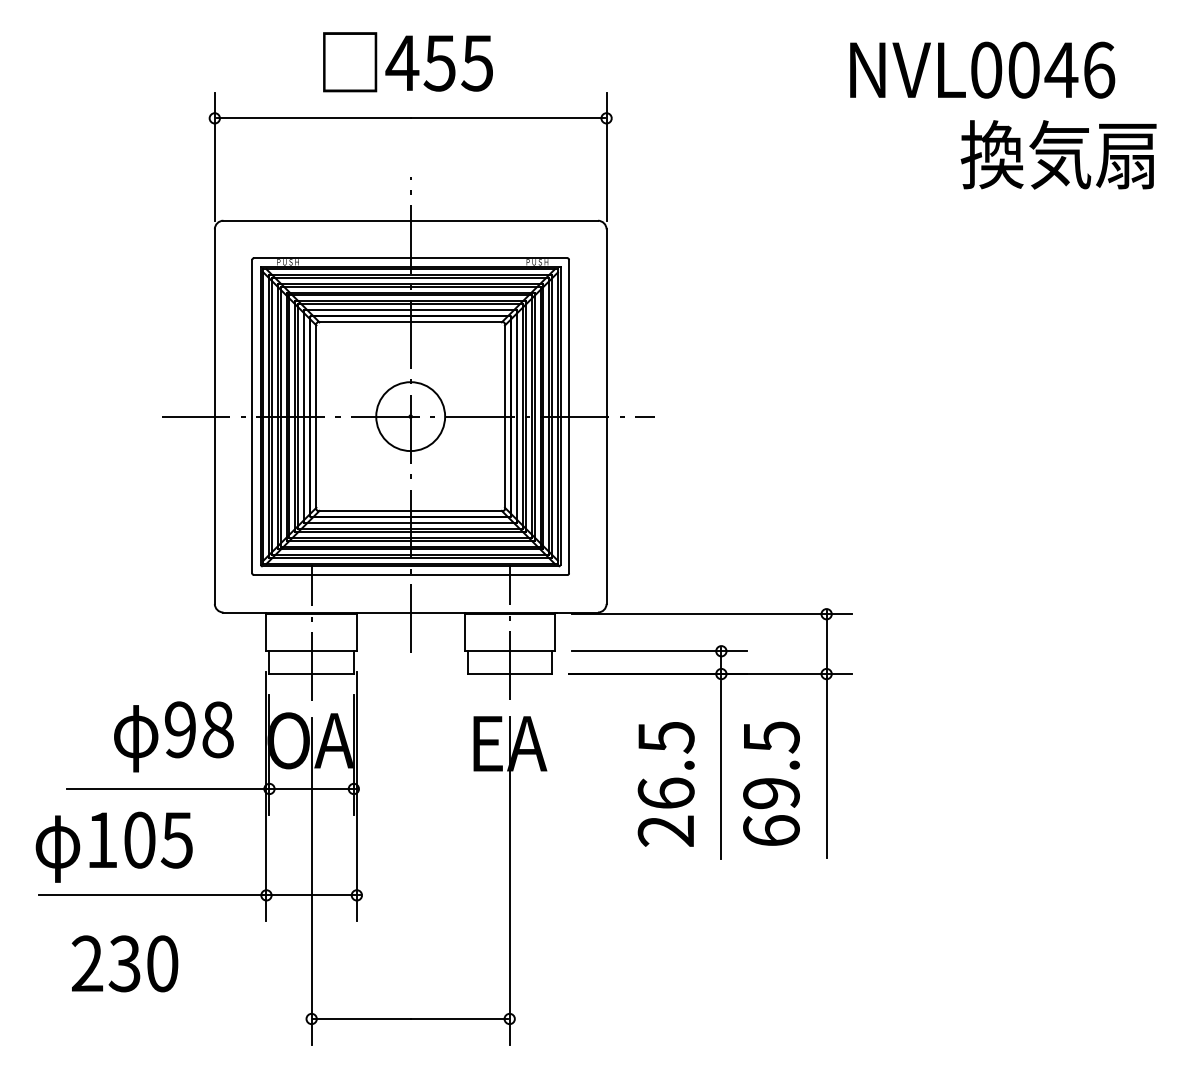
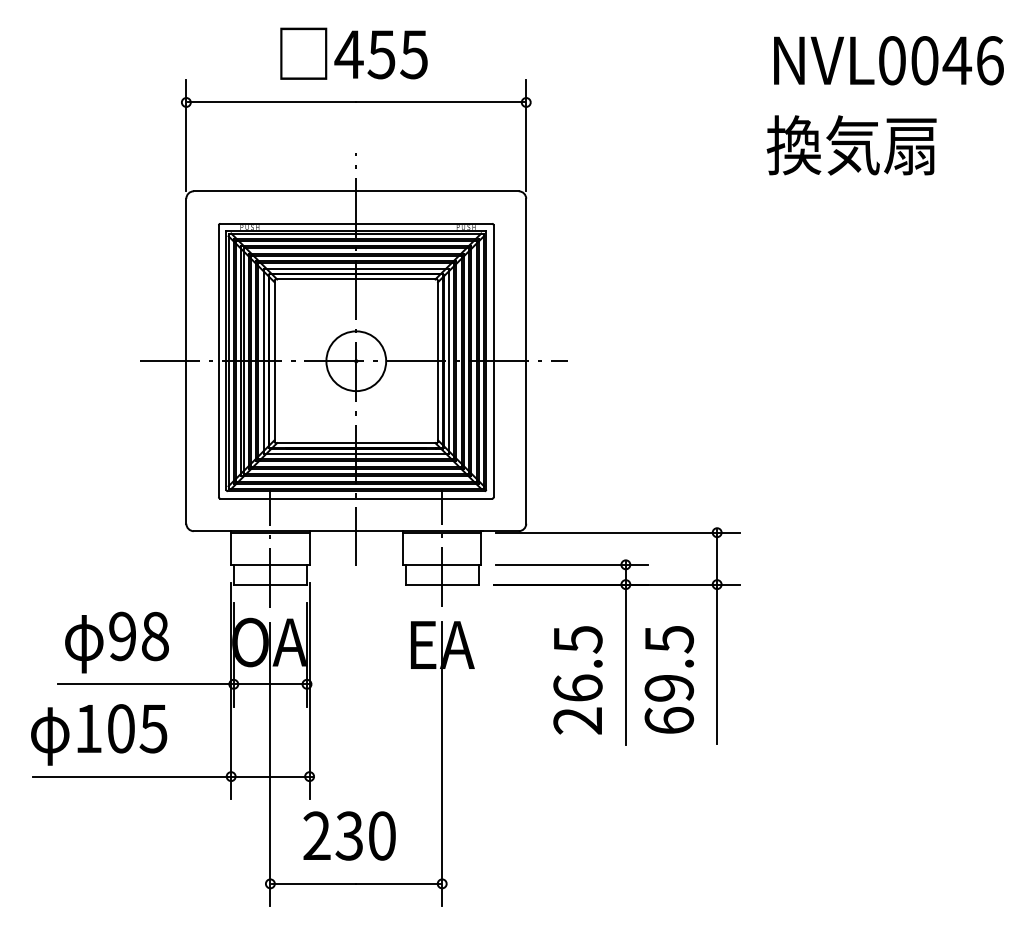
text: (982, 69) -> (888, 60), moved
text: (1058, 154) -> (851, 145), moved
text: (173, 736) -> (116, 642), moved
text: (124, 963) -> (349, 835), moved

